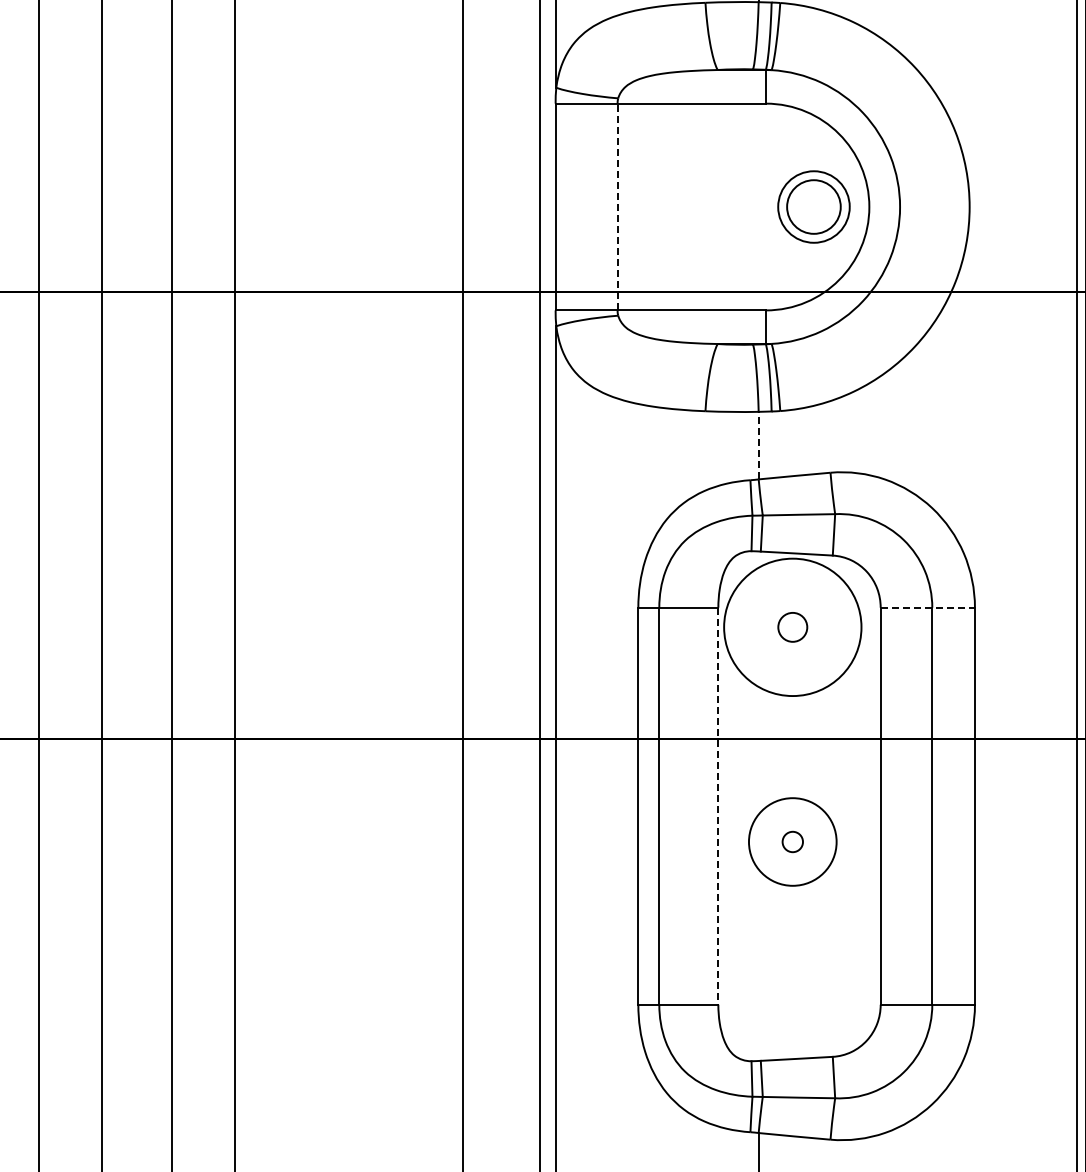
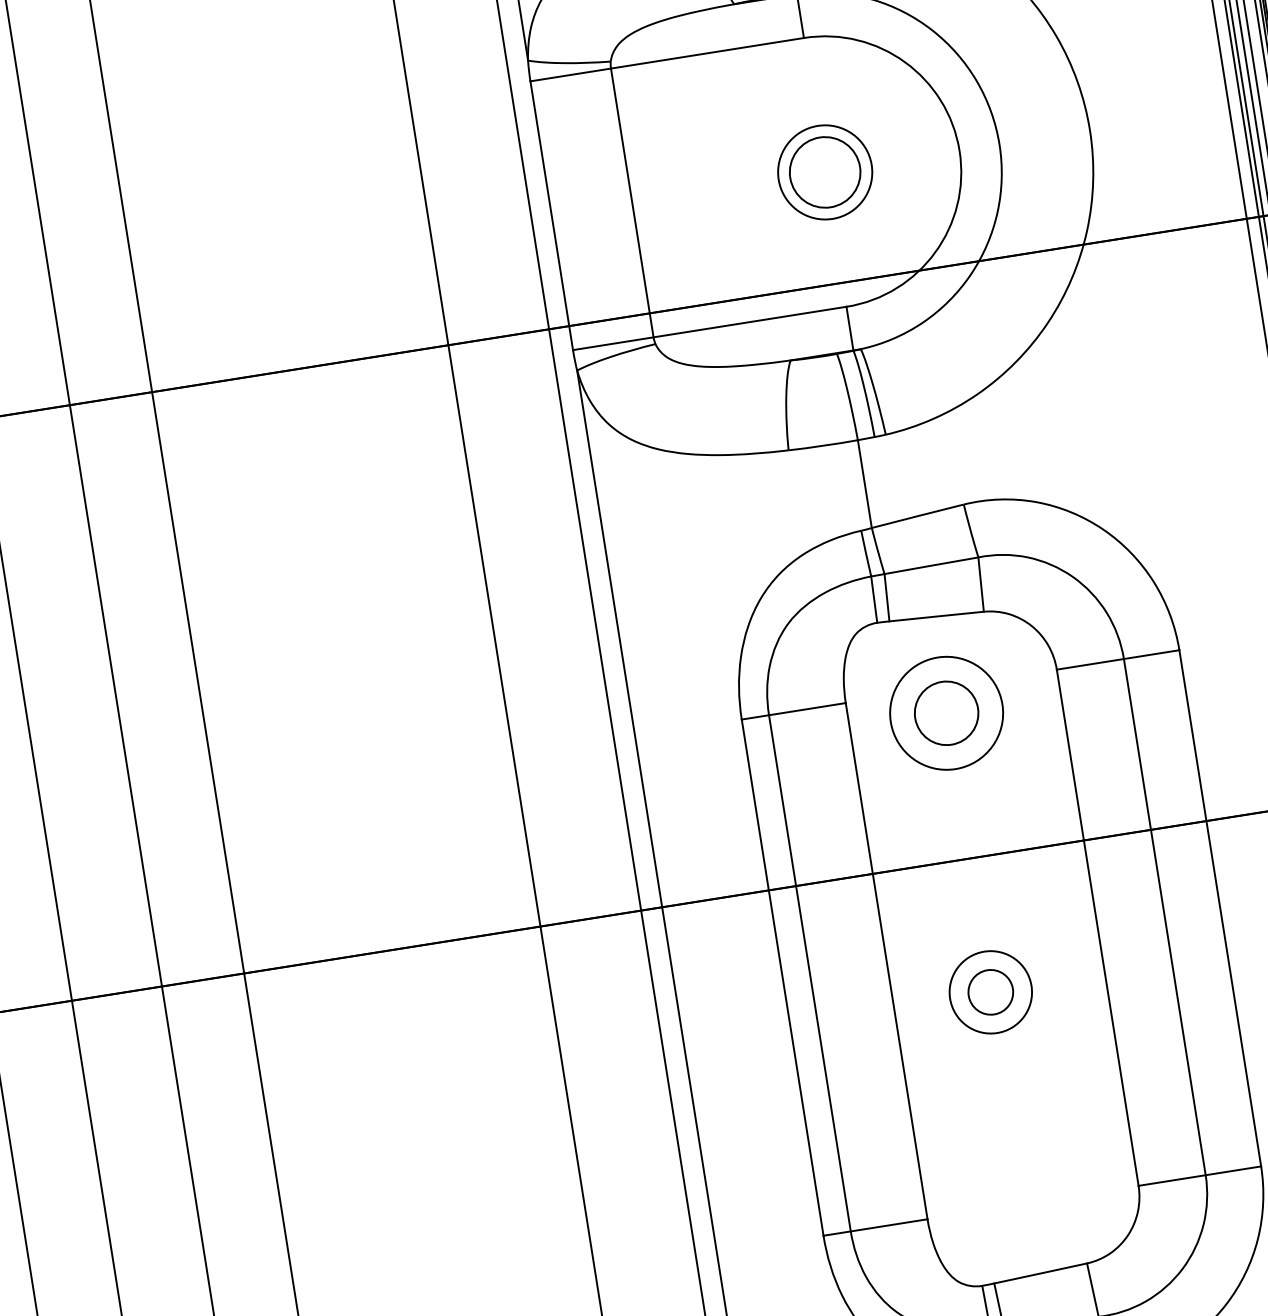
line: (617, 206) -> (632, 202), dashed -> solid
part: (813, 206) -> (824, 171), moved
line: (758, 445) -> (864, 483), dashed -> solid
line: (928, 607) -> (1118, 659), dashed -> solid
circle: (792, 627) -> (946, 713), size x0.62
circle: (792, 627) -> (946, 713), size x1.67
line: (718, 806) -> (886, 961), dashed -> solid
circle: (792, 841) -> (990, 991), size x0.71
circle: (792, 841) -> (990, 991), size x1.67

